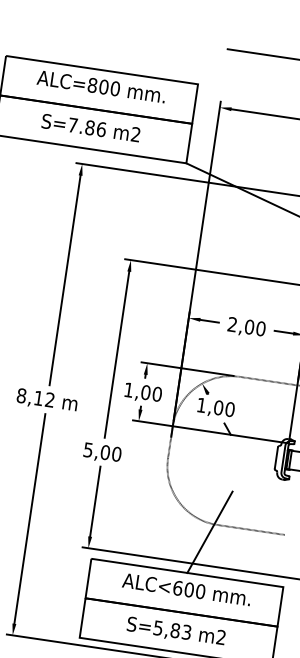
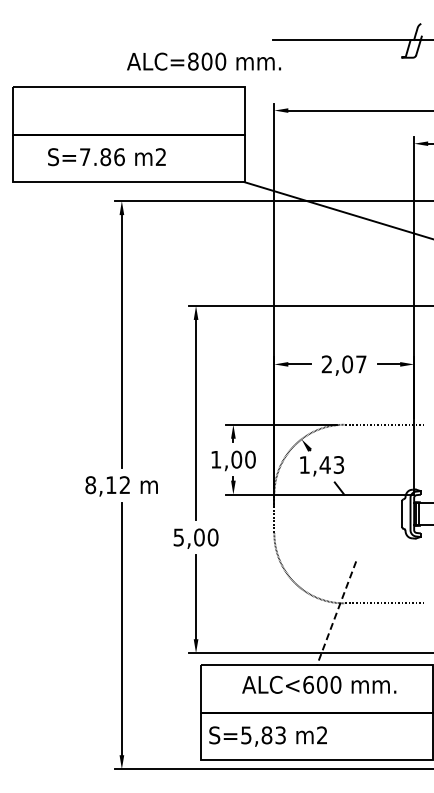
text: (101, 86) -> (203, 61), moved
text: (90, 128) -> (106, 157), moved
text: (261, 328) -> (361, 364), 2,00 -> 2,07
text: (223, 408) -> (331, 464), 1,00 -> 1,43
line: (209, 532) -> (336, 613), solid -> dashed
text: (175, 631) -> (267, 736), moved

